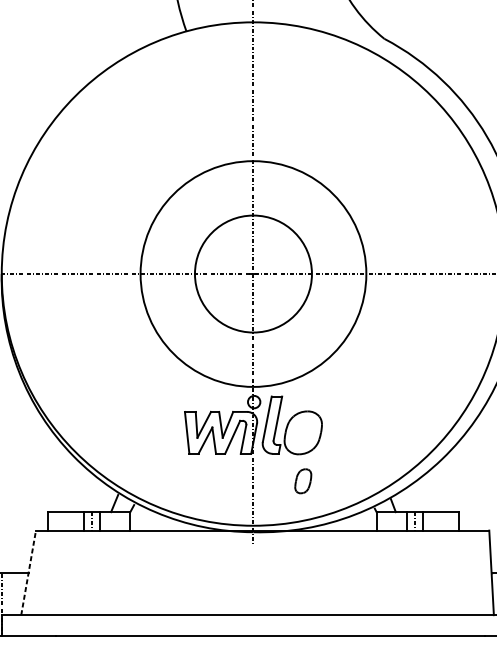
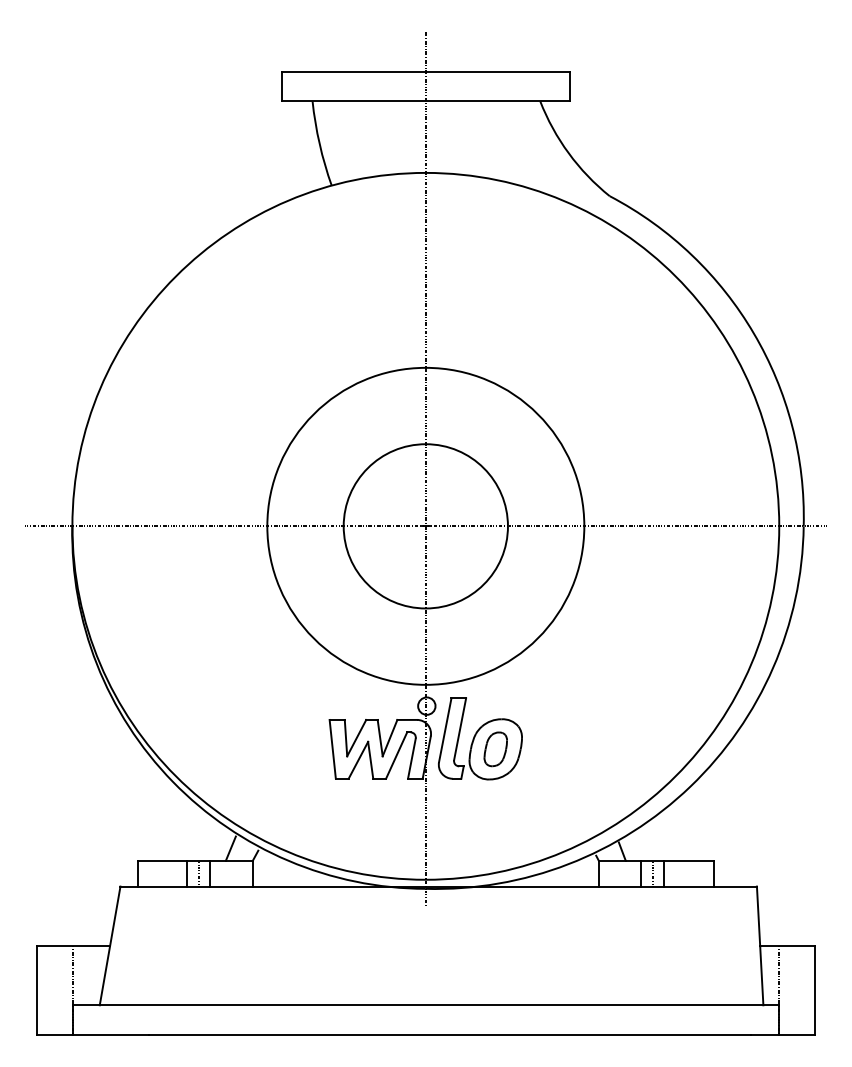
part: (303, 481) -> (495, 749), moved
line: (28, 572) -> (110, 945), dashed -> solid

